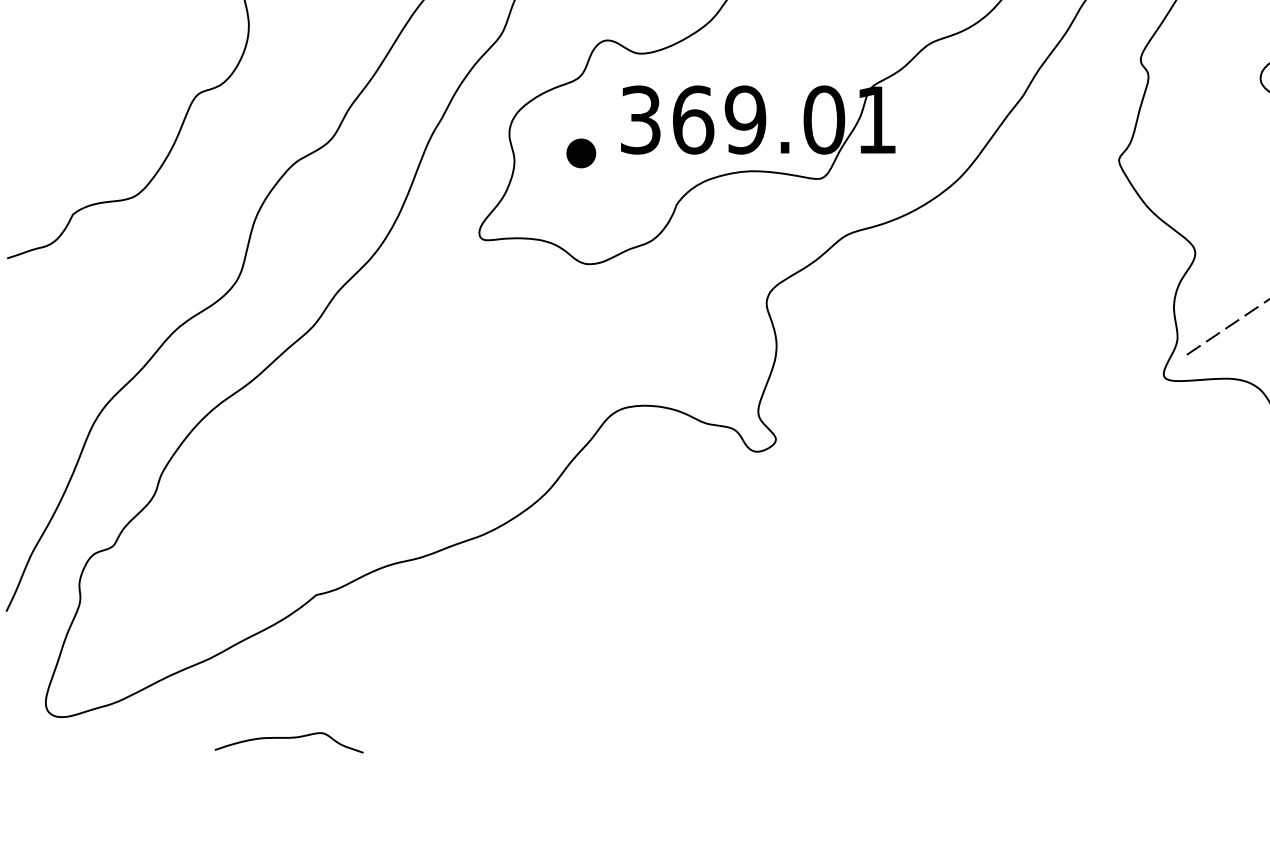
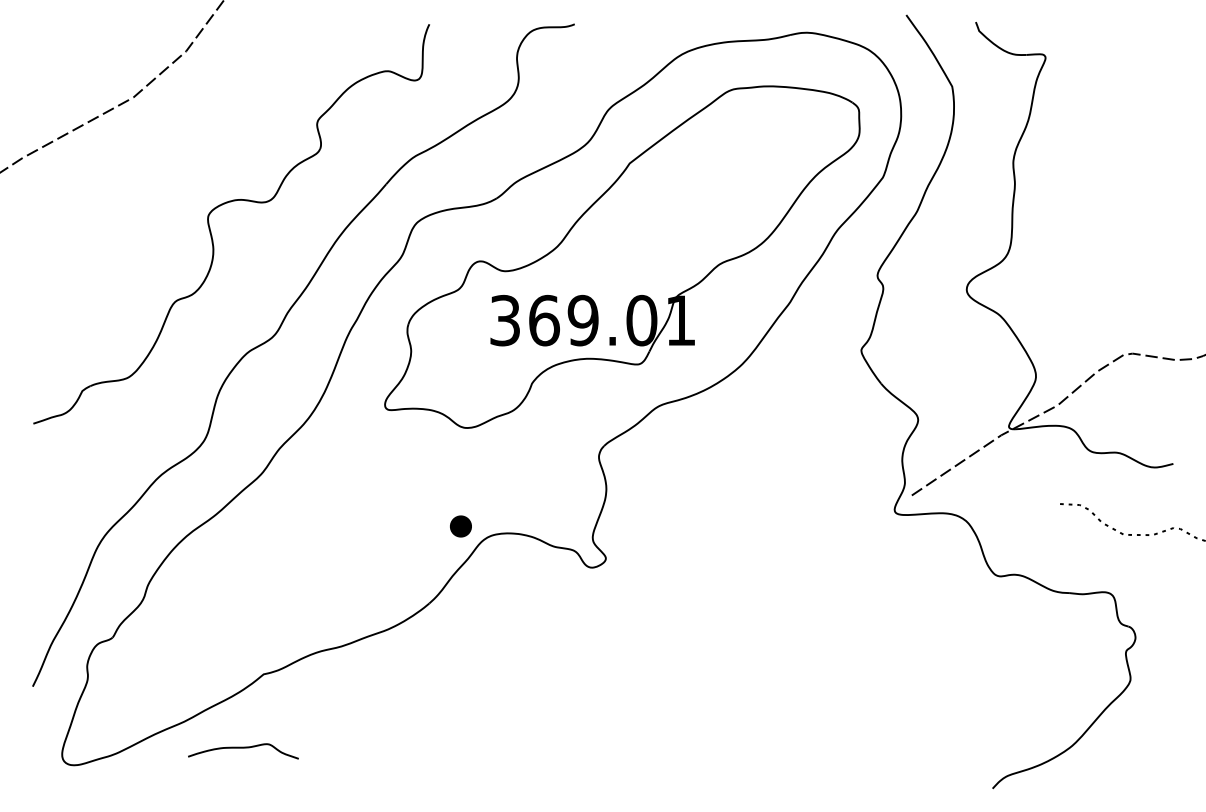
part: (580, 153) -> (460, 526), moved
curve: (289, 738) -> (243, 748), moved

